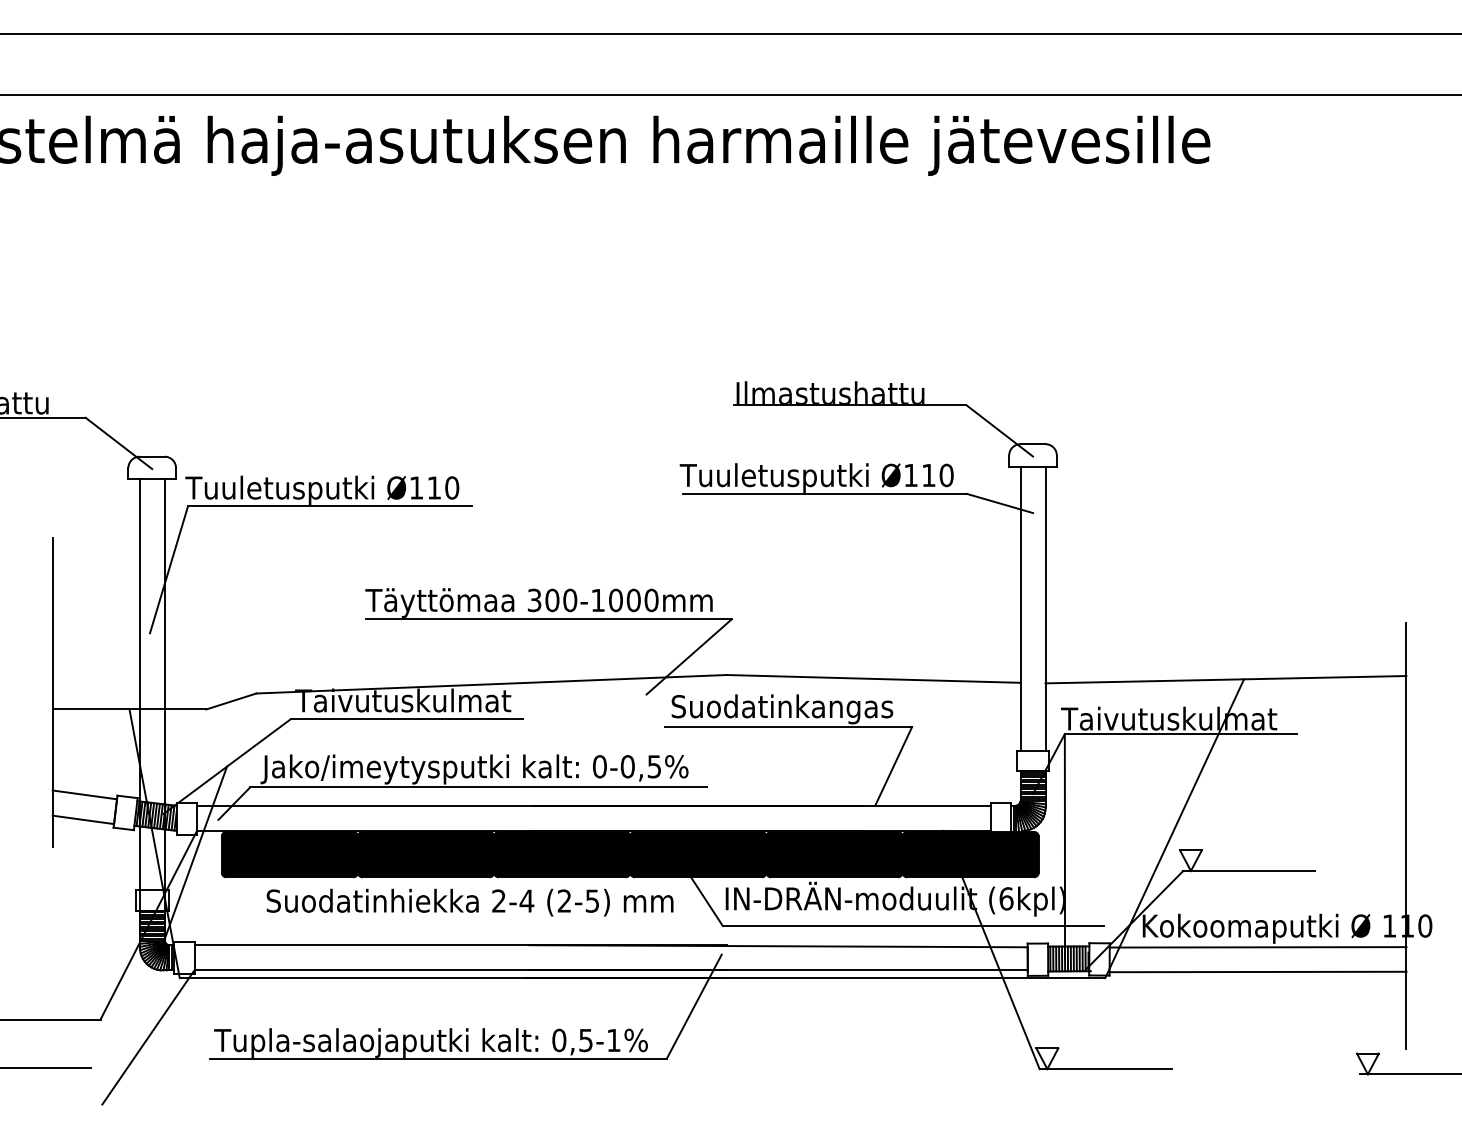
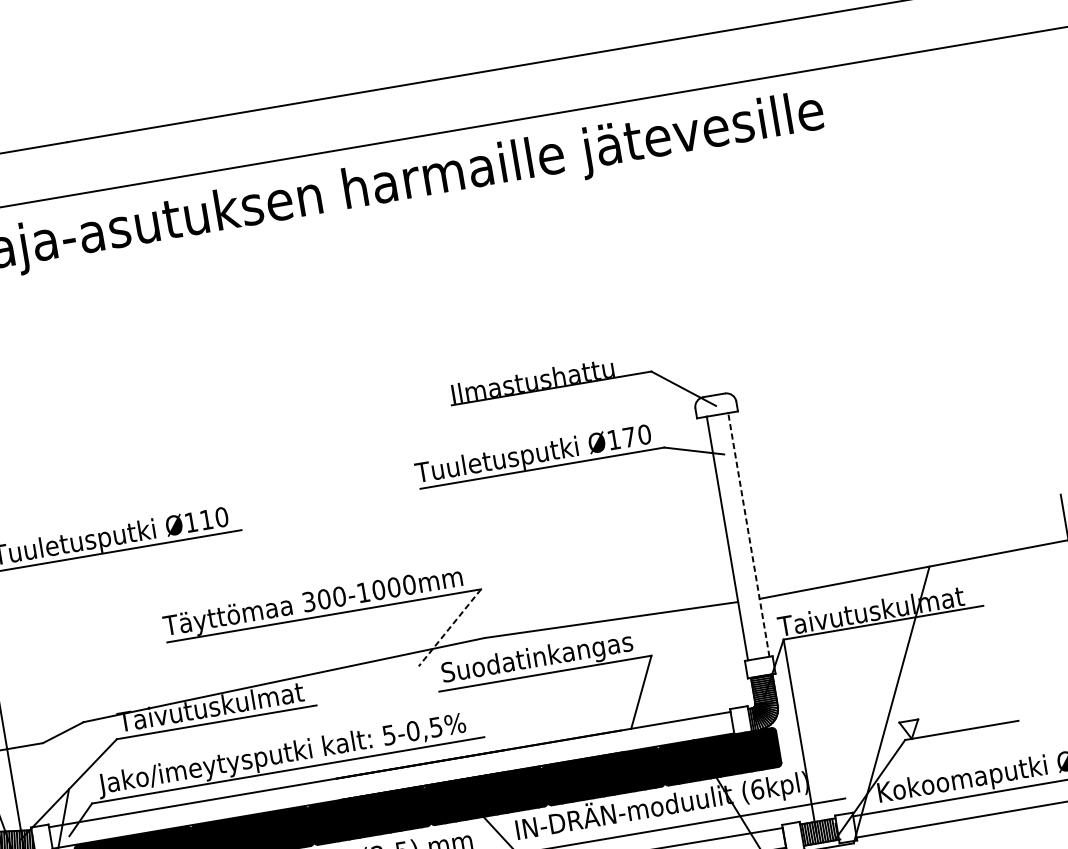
text: (928, 475) -> (629, 437), Ø110 -> Ø170
line: (1045, 608) -> (748, 534), solid -> dashed
line: (689, 656) -> (450, 627), solid -> dashed
text: (599, 766) -> (388, 735), 0-0,5% -> 5-0,5%

